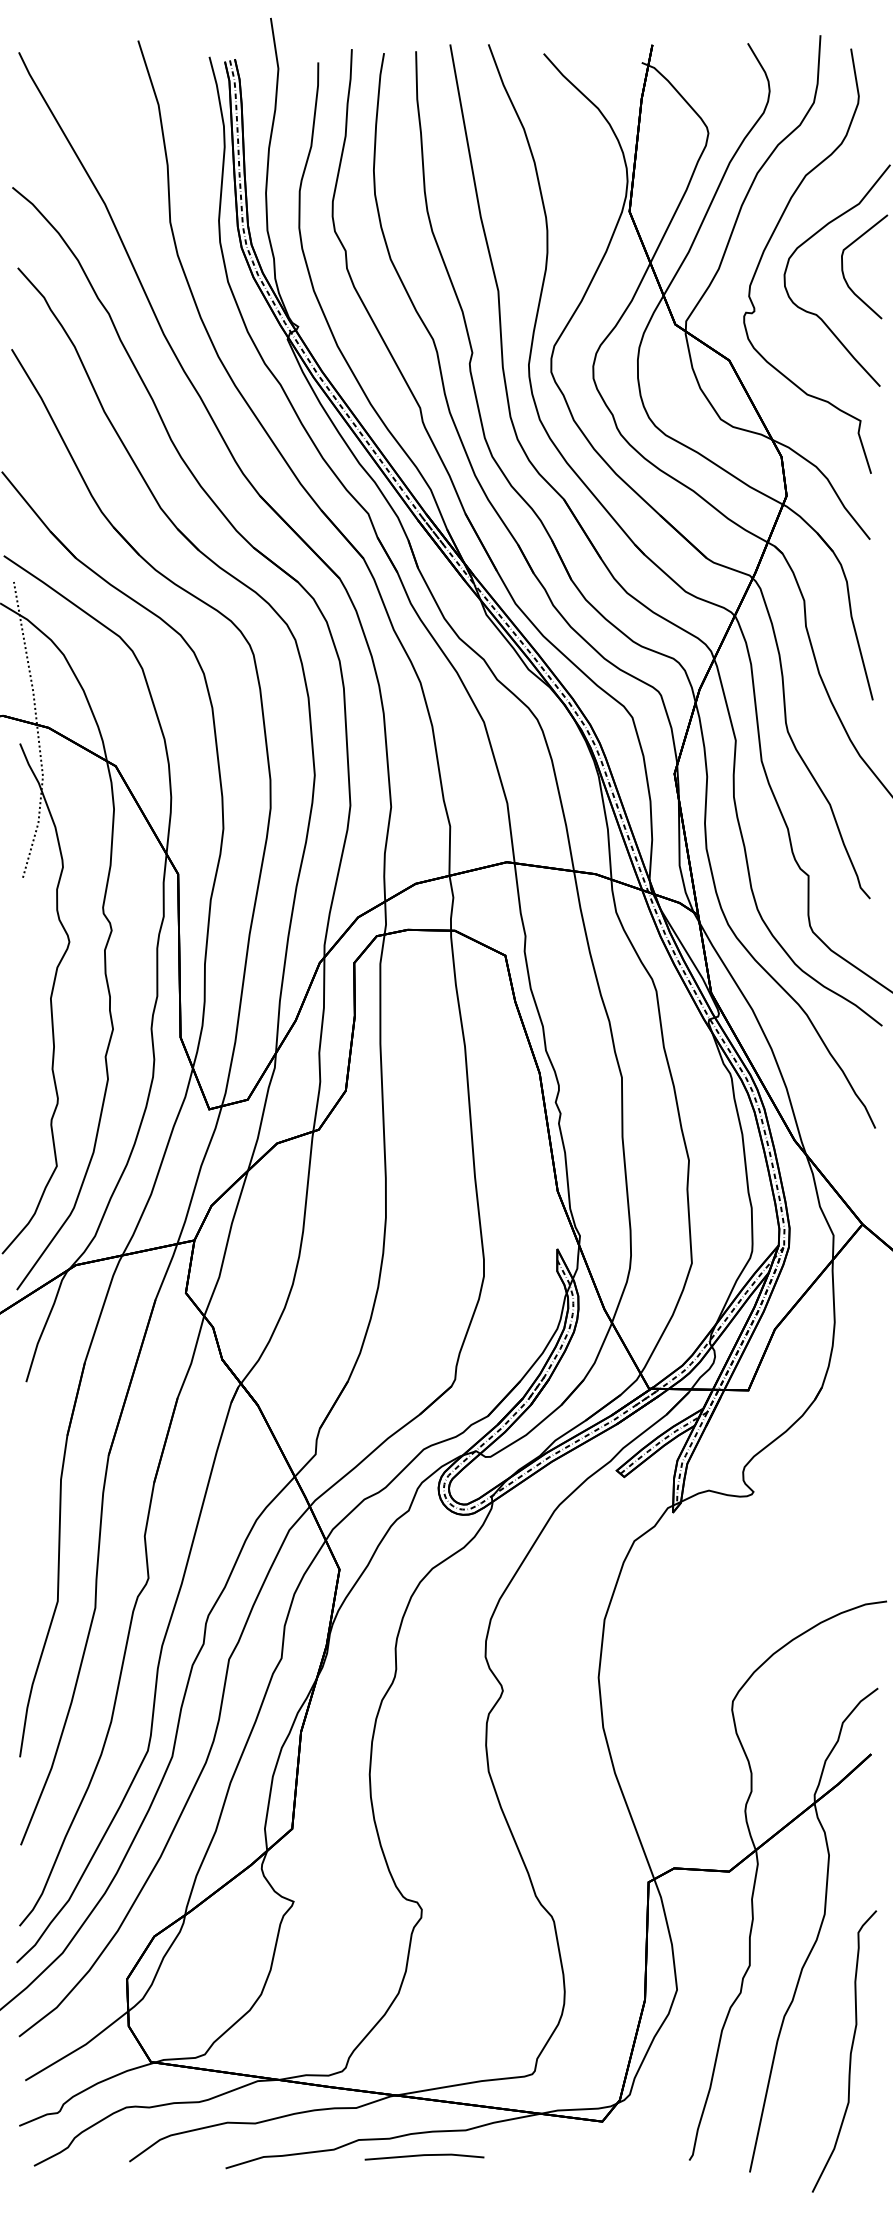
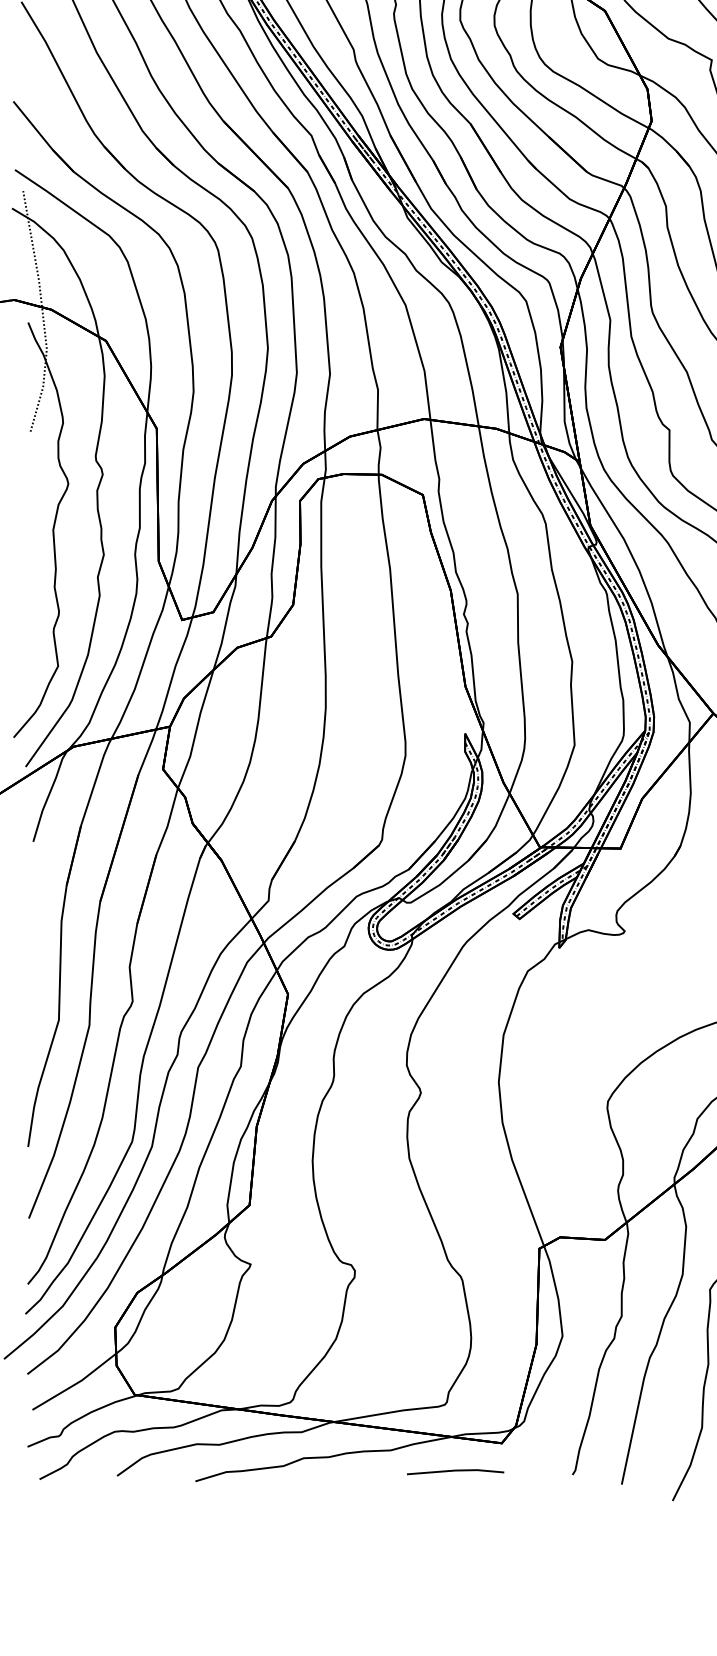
line: (424, 2155) -> (455, 1470), moved

